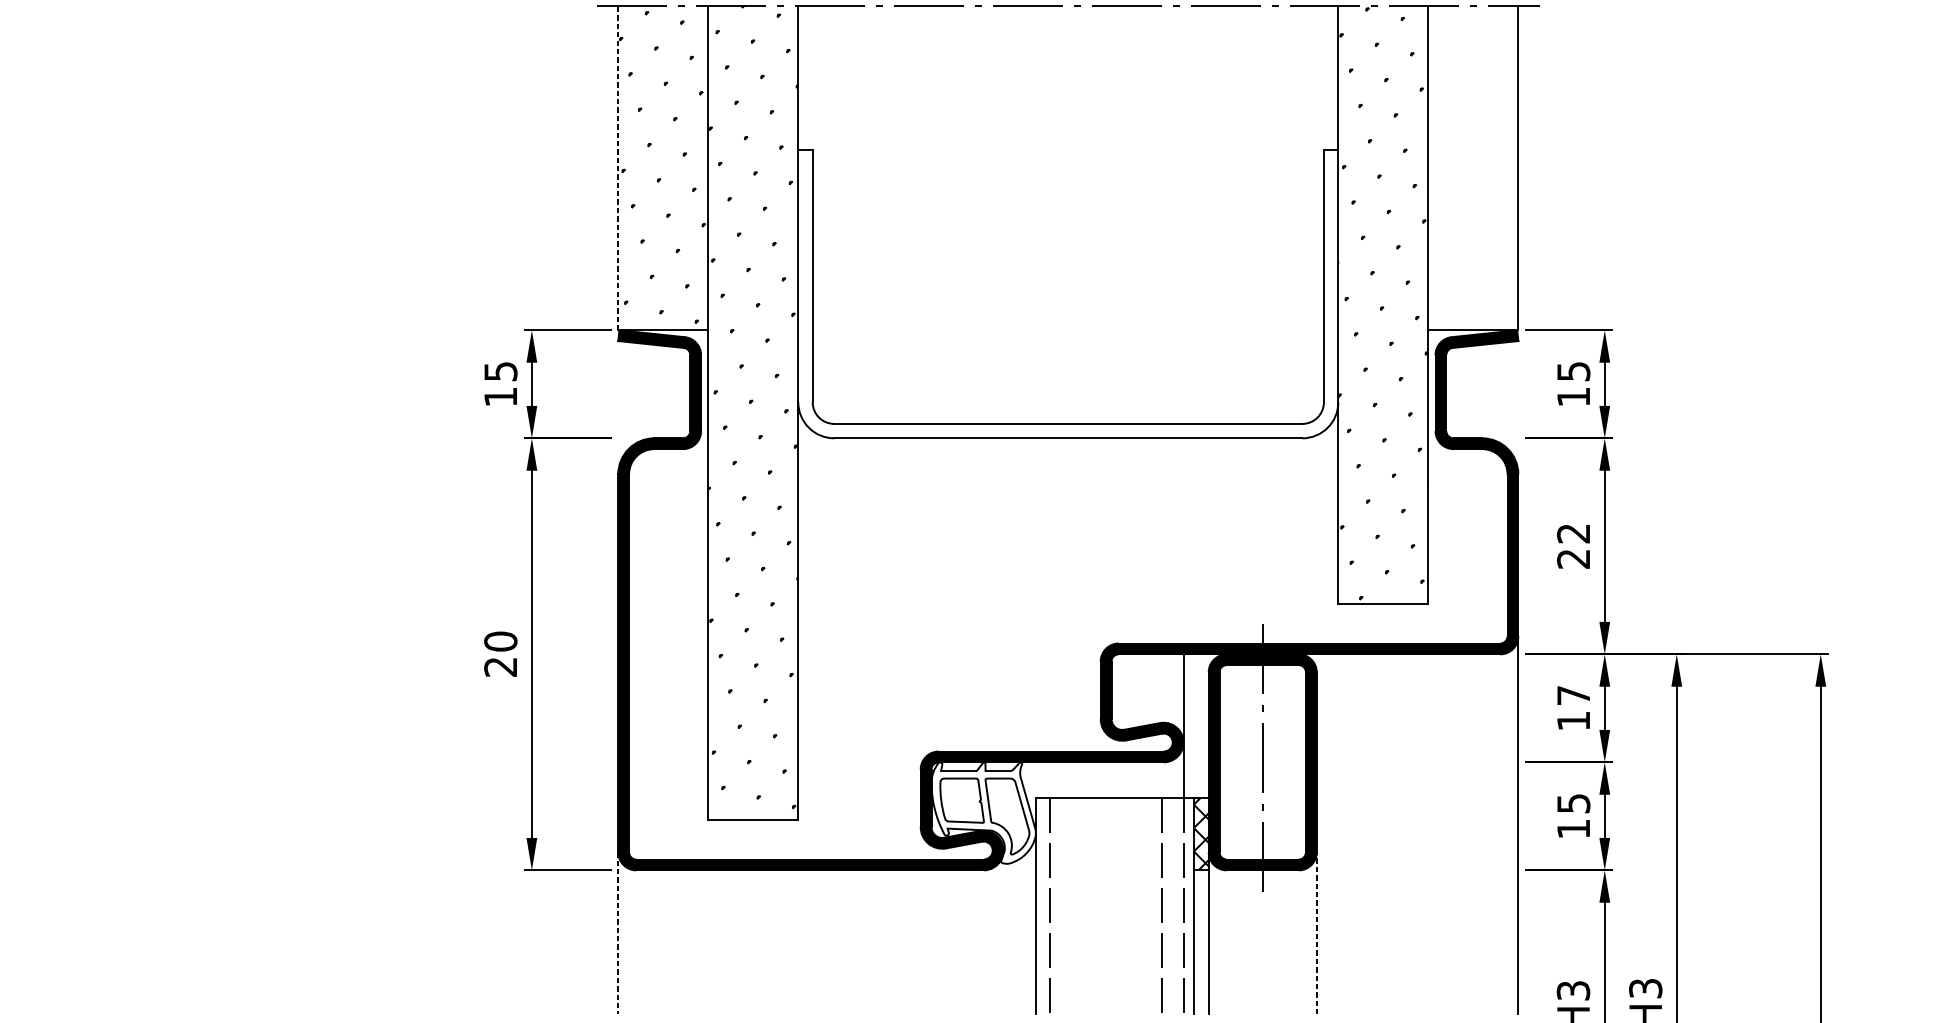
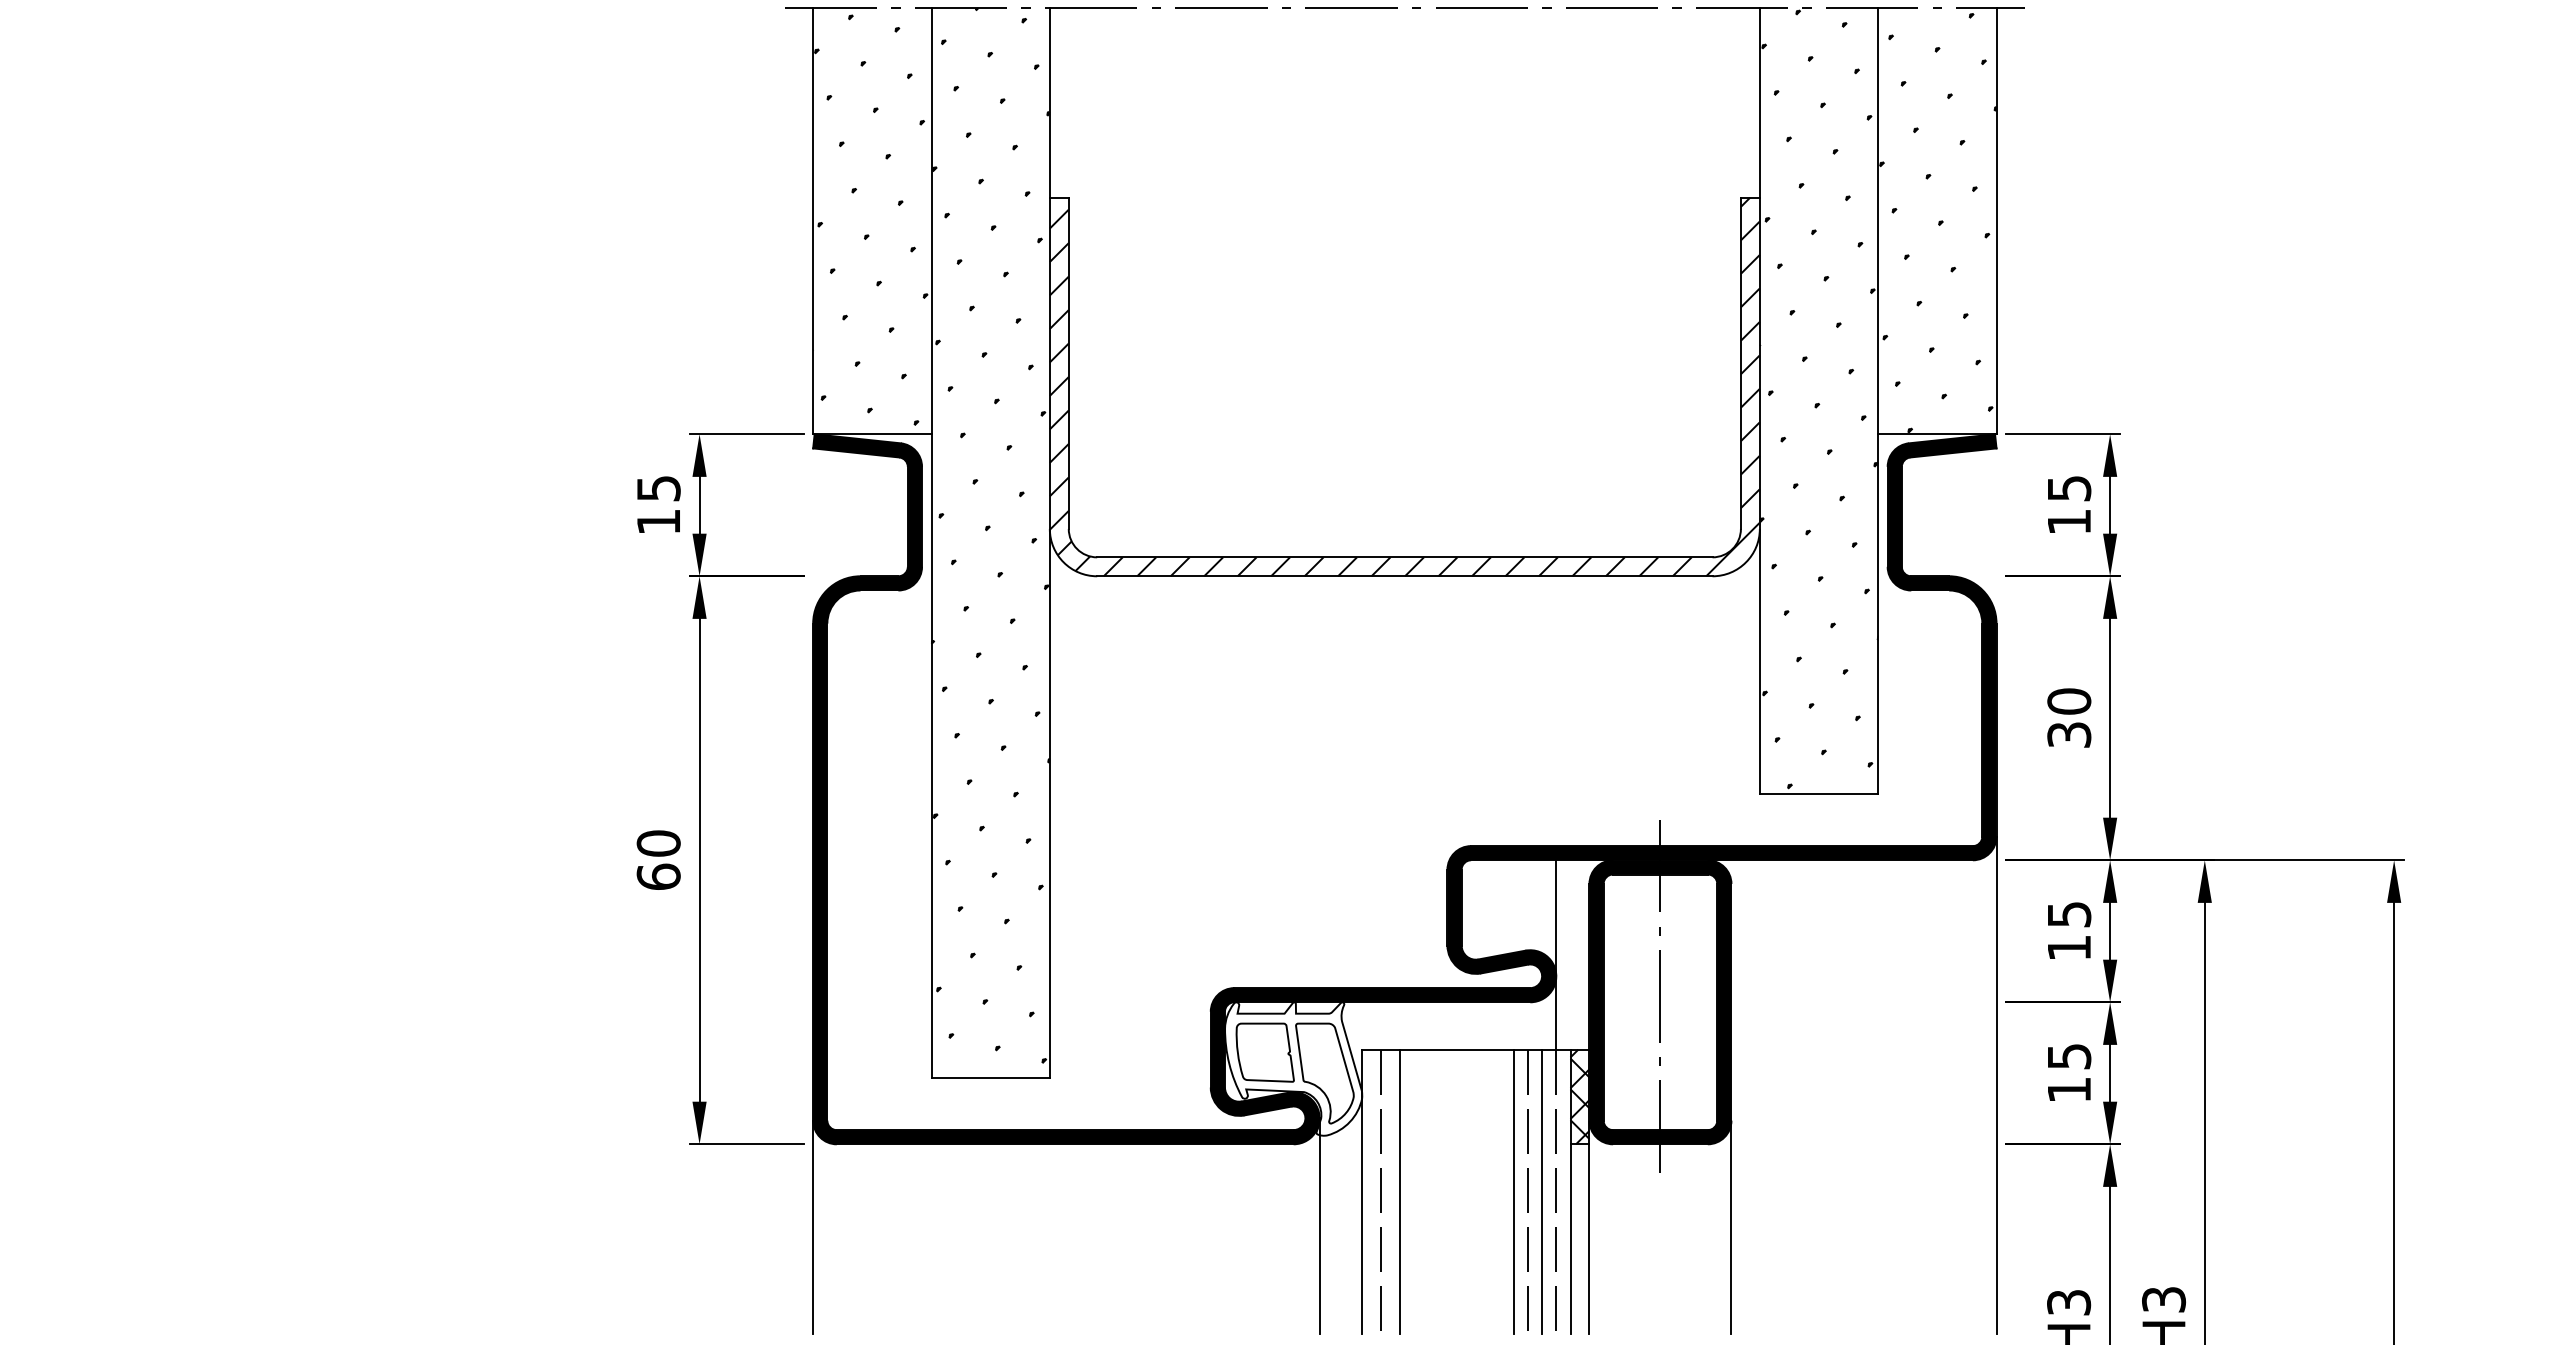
line: (618, 167) -> (813, 220), dashed -> solid
hatch: (1473, 169) -> (1937, 222), added
hatch: (1068, 293) -> (1404, 386), added
text: (1573, 545) -> (2069, 717), 22 -> 30
text: (500, 666) -> (658, 876), 20 -> 60
text: (1573, 695) -> (2069, 914), 17 -> 15
line: (1065, 906) -> (1400, 1191), added
line: (1150, 906) -> (1513, 1191), added
line: (1173, 906) -> (1542, 1191), added
line: (1003, 932) -> (1319, 1225), added
line: (618, 933) -> (813, 1227), dashed -> solid
line: (1316, 933) -> (1731, 1227), dashed -> solid

